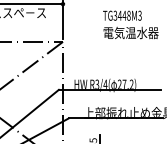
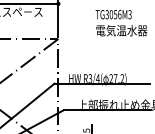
text: (123, 15) -> (114, 14), TG3448M3 -> TG3056M3

